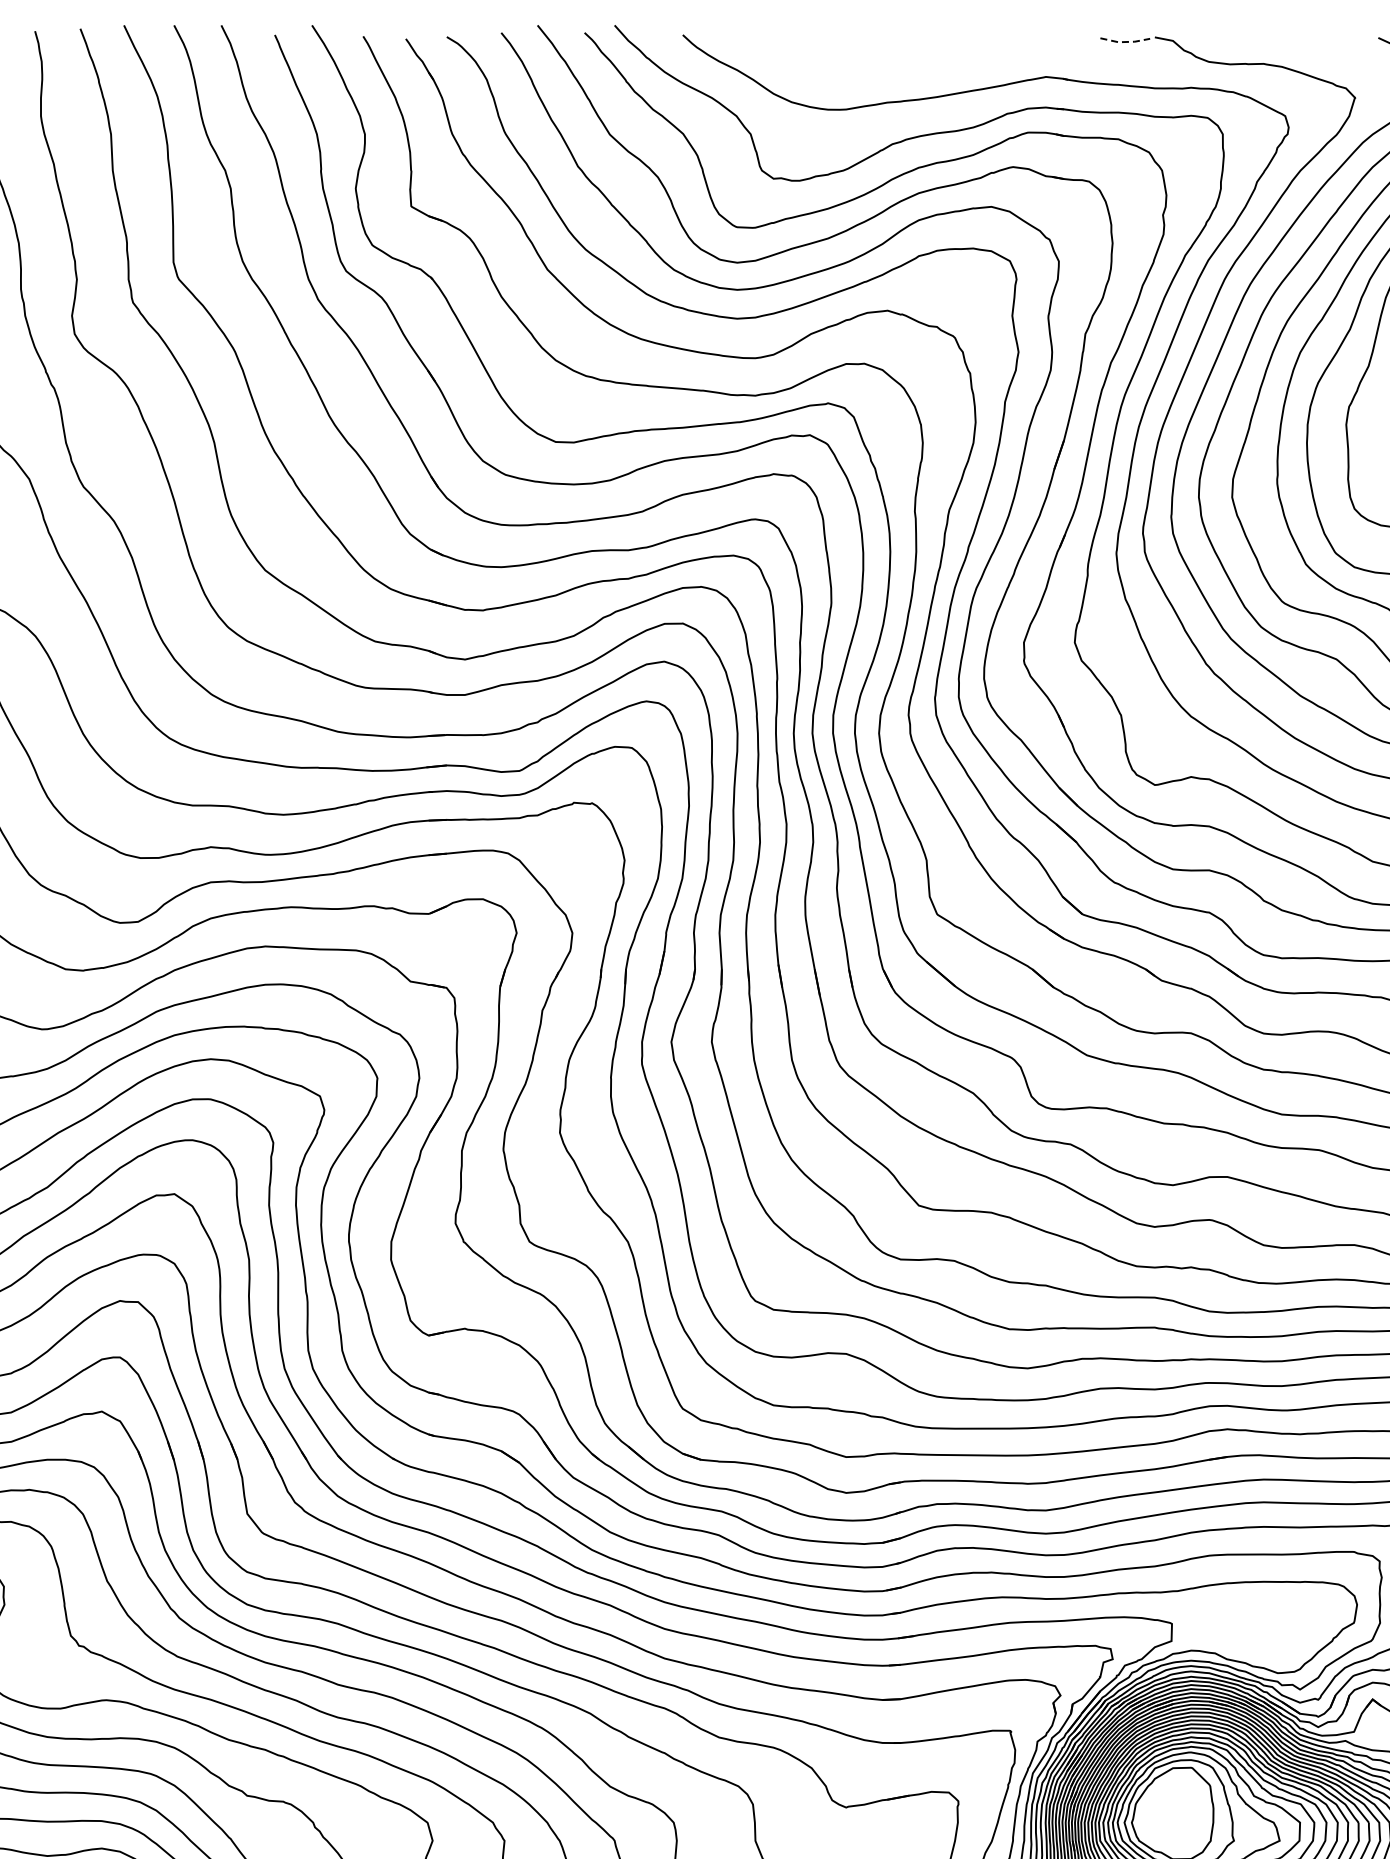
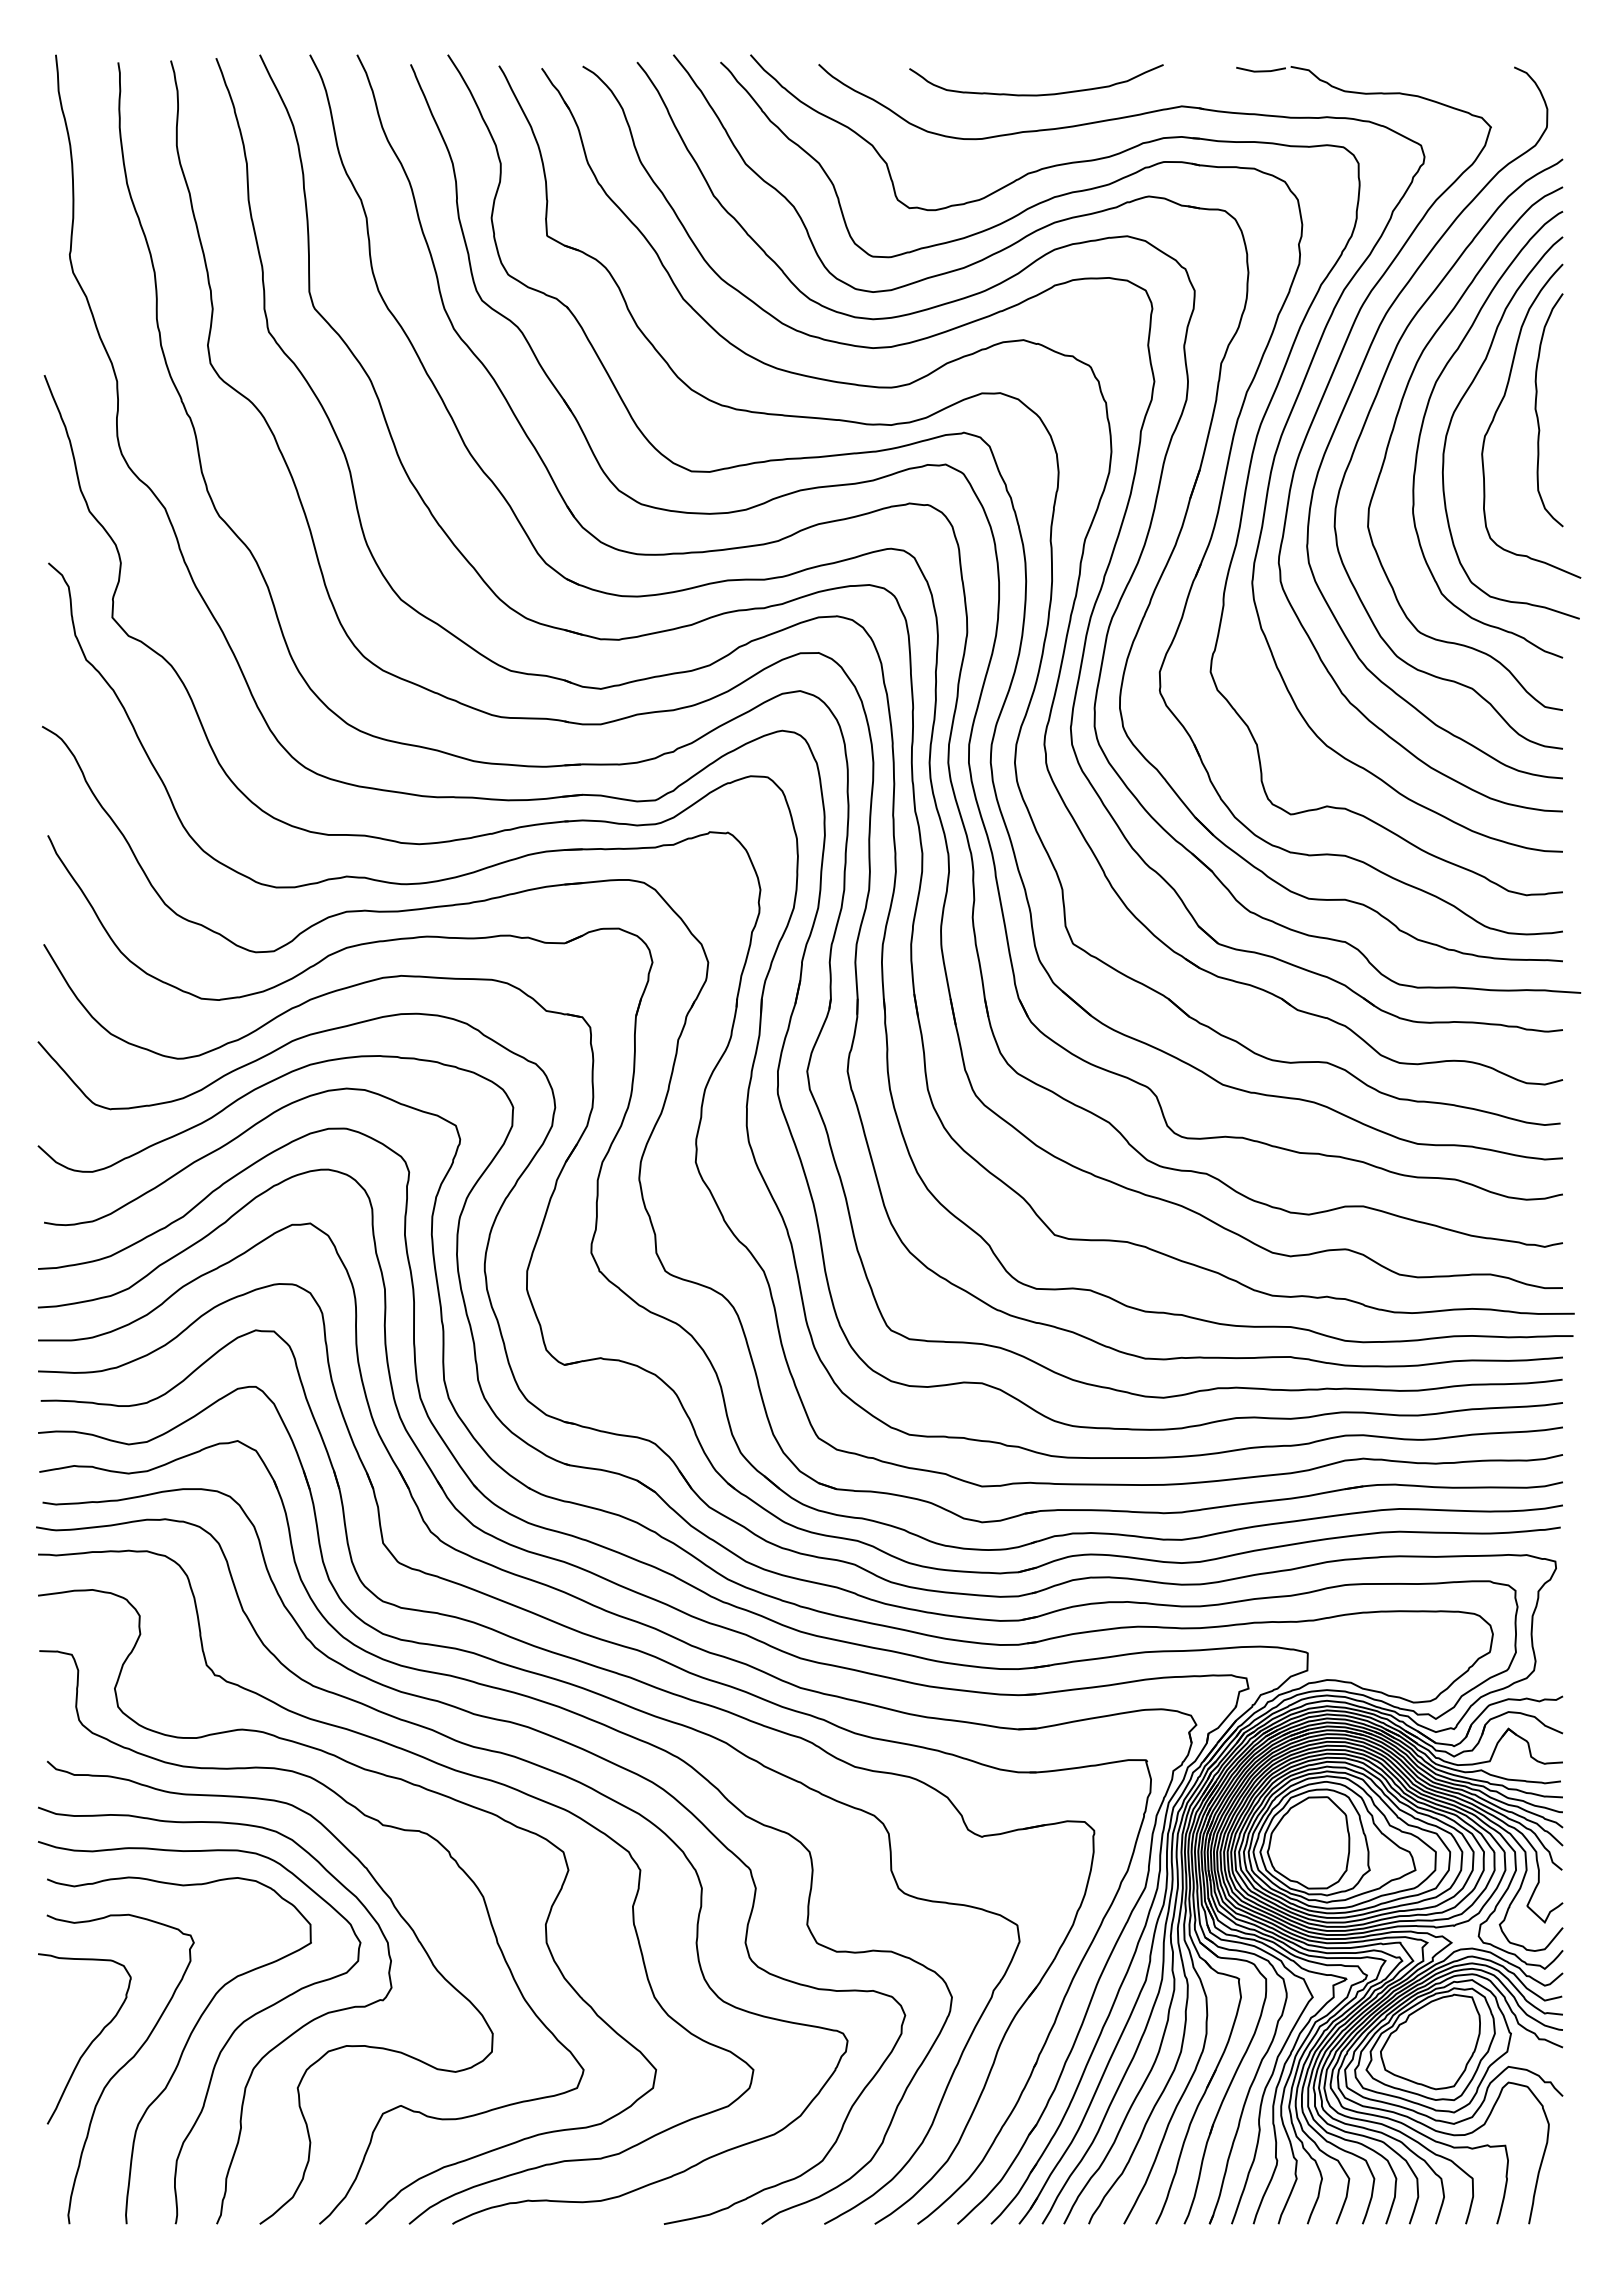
line: (1125, 42) -> (1261, 71), dashed -> solid
curve: (900, 65) -> (1036, 94), added

